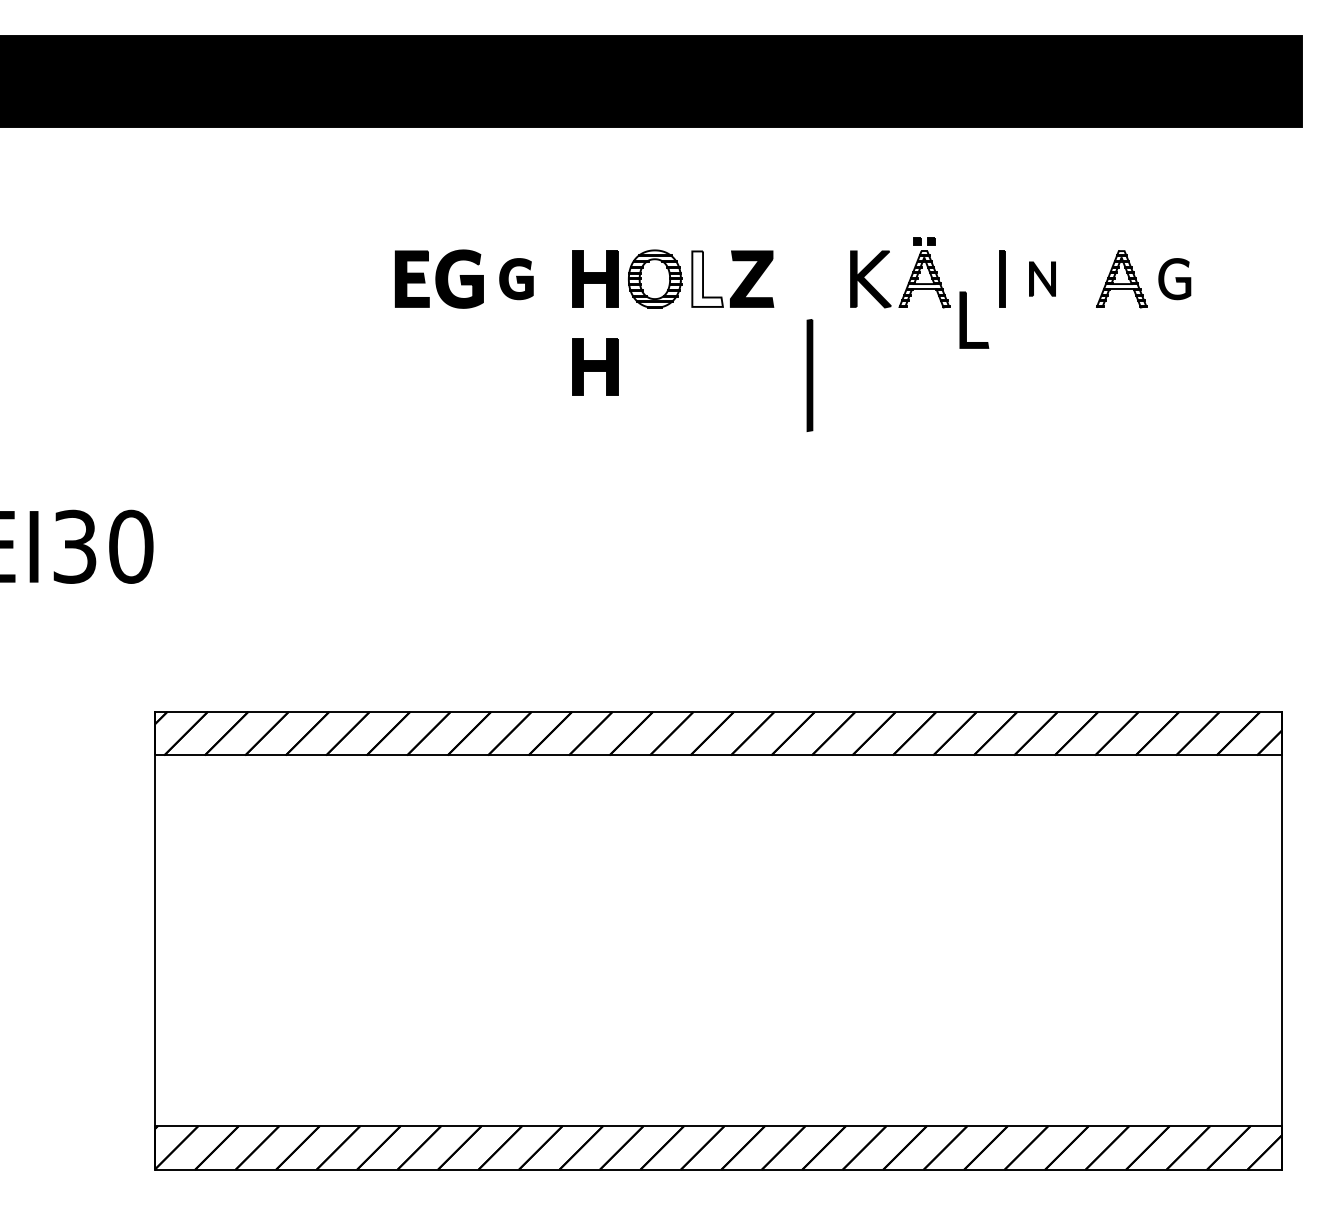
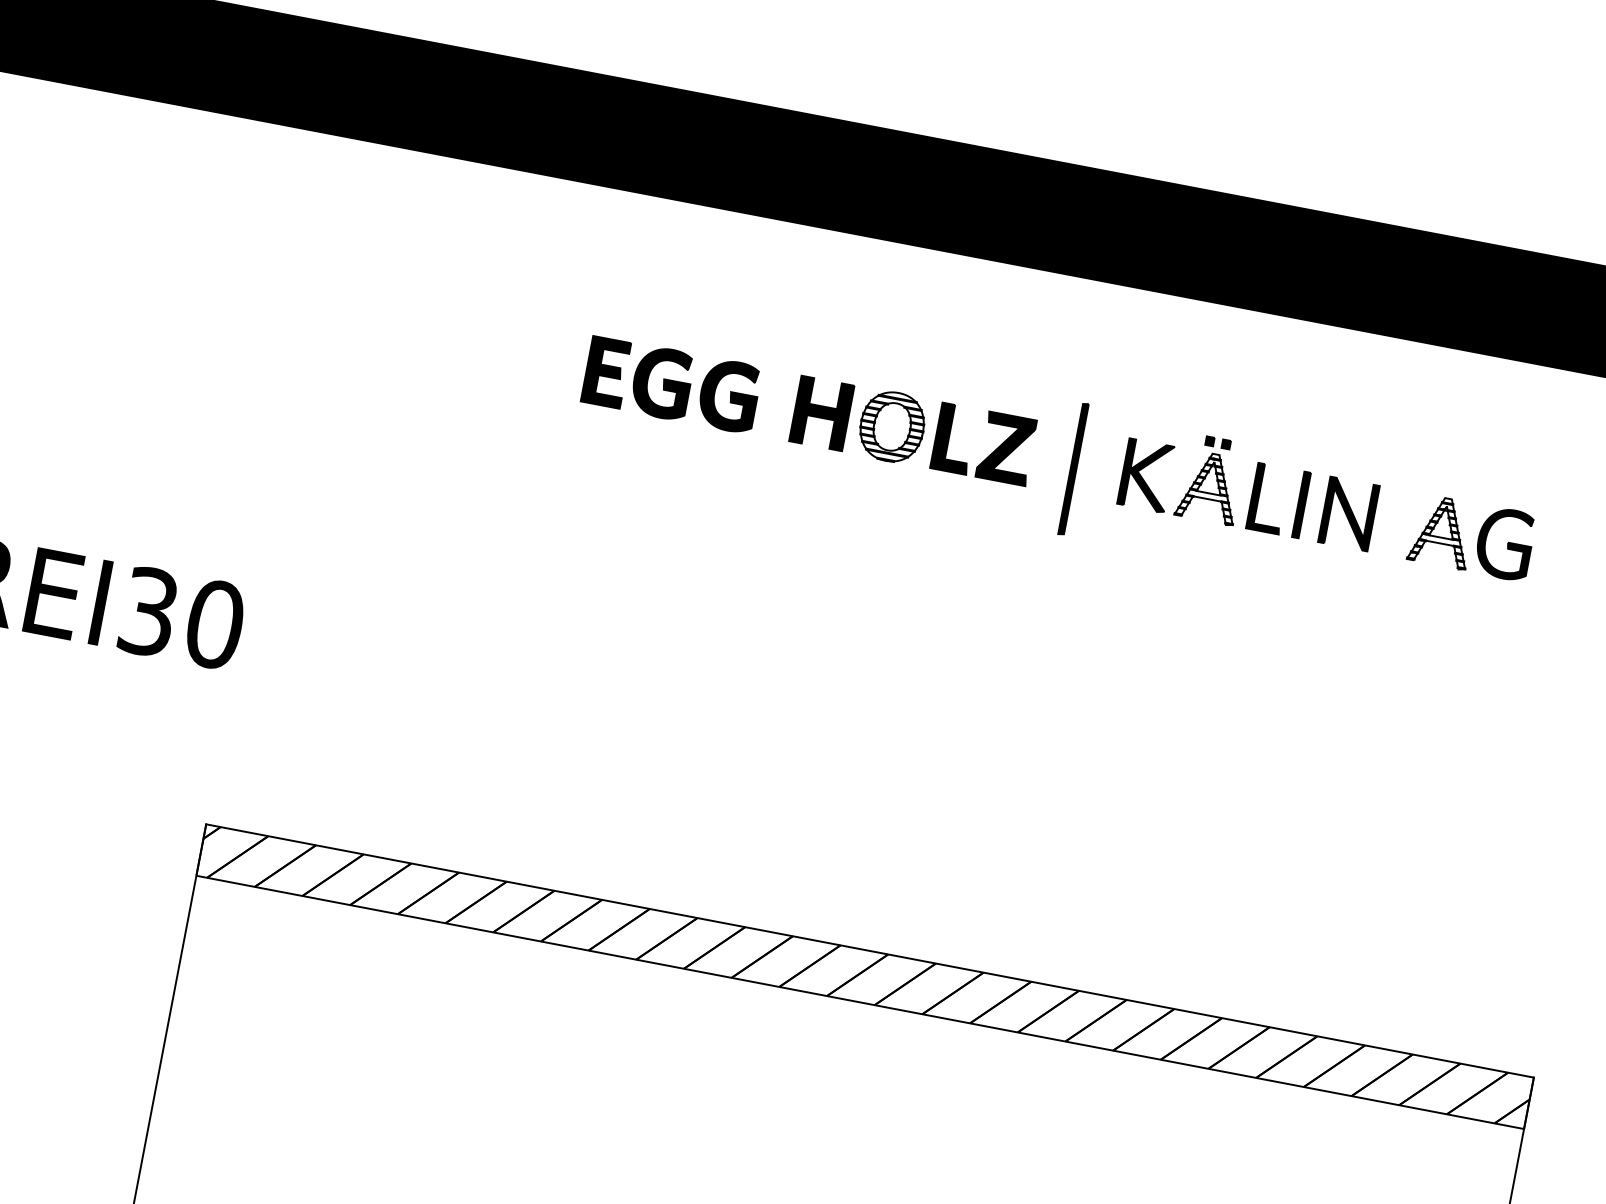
part: (516, 278) -> (729, 395), size x1.43
fill: (707, 278) -> (954, 437), added
part: (1042, 278) -> (1349, 513), size x1.67
part: (1174, 278) -> (1504, 542), size x1.43
part: (966, 319) -> (1259, 496), moved
part: (595, 366) -> (802, 516), removed
part: (809, 375) -> (1072, 469), moved

